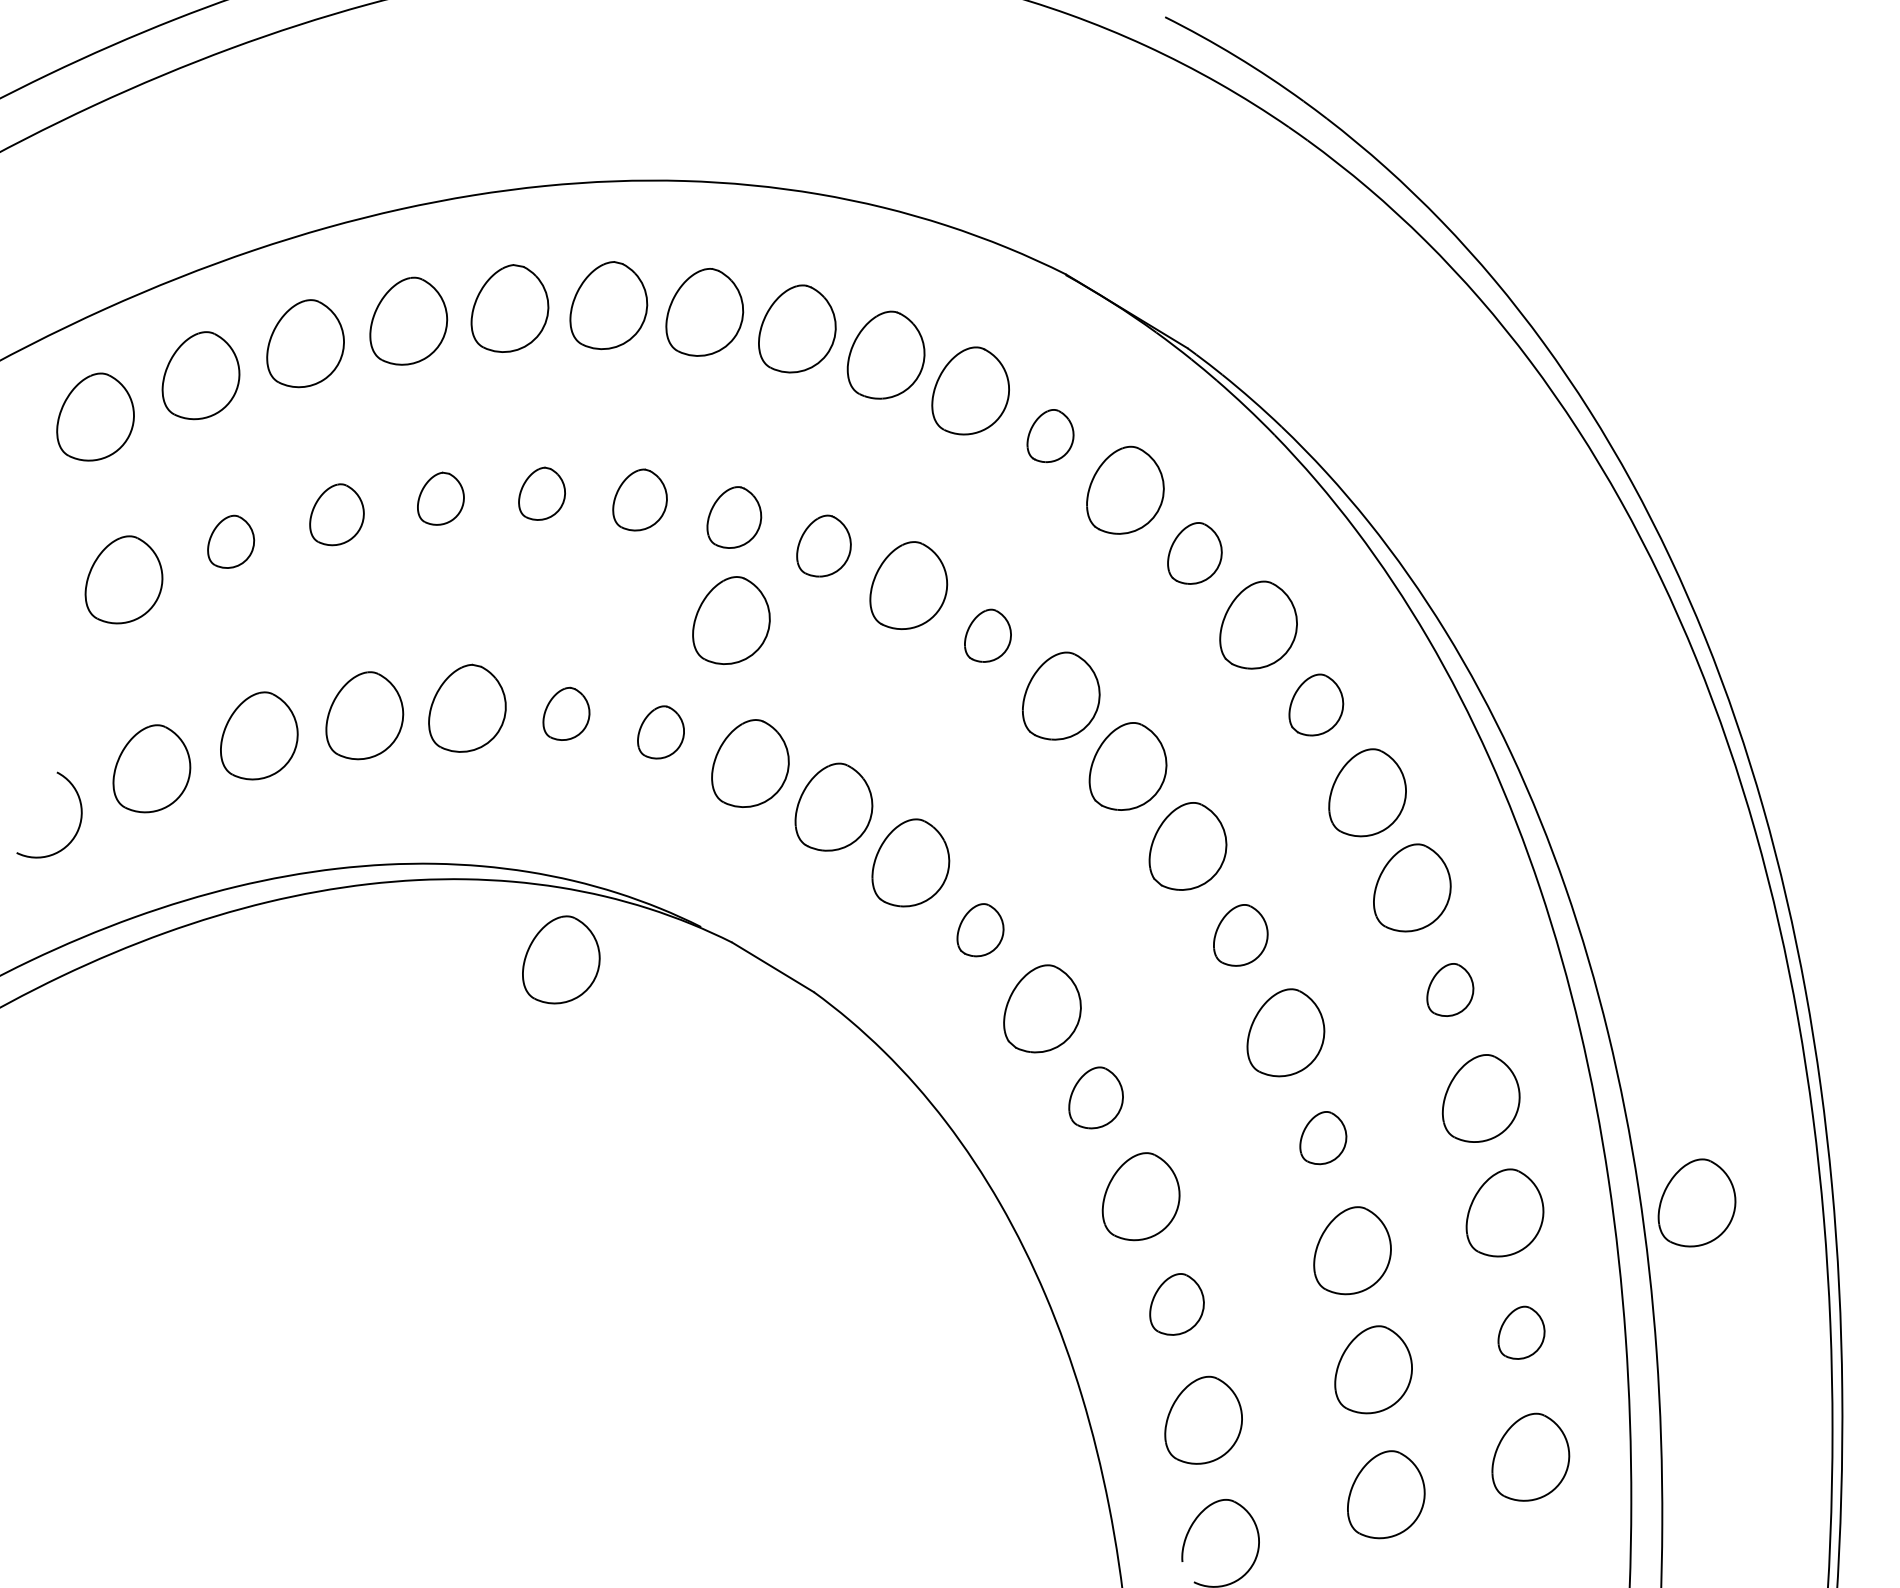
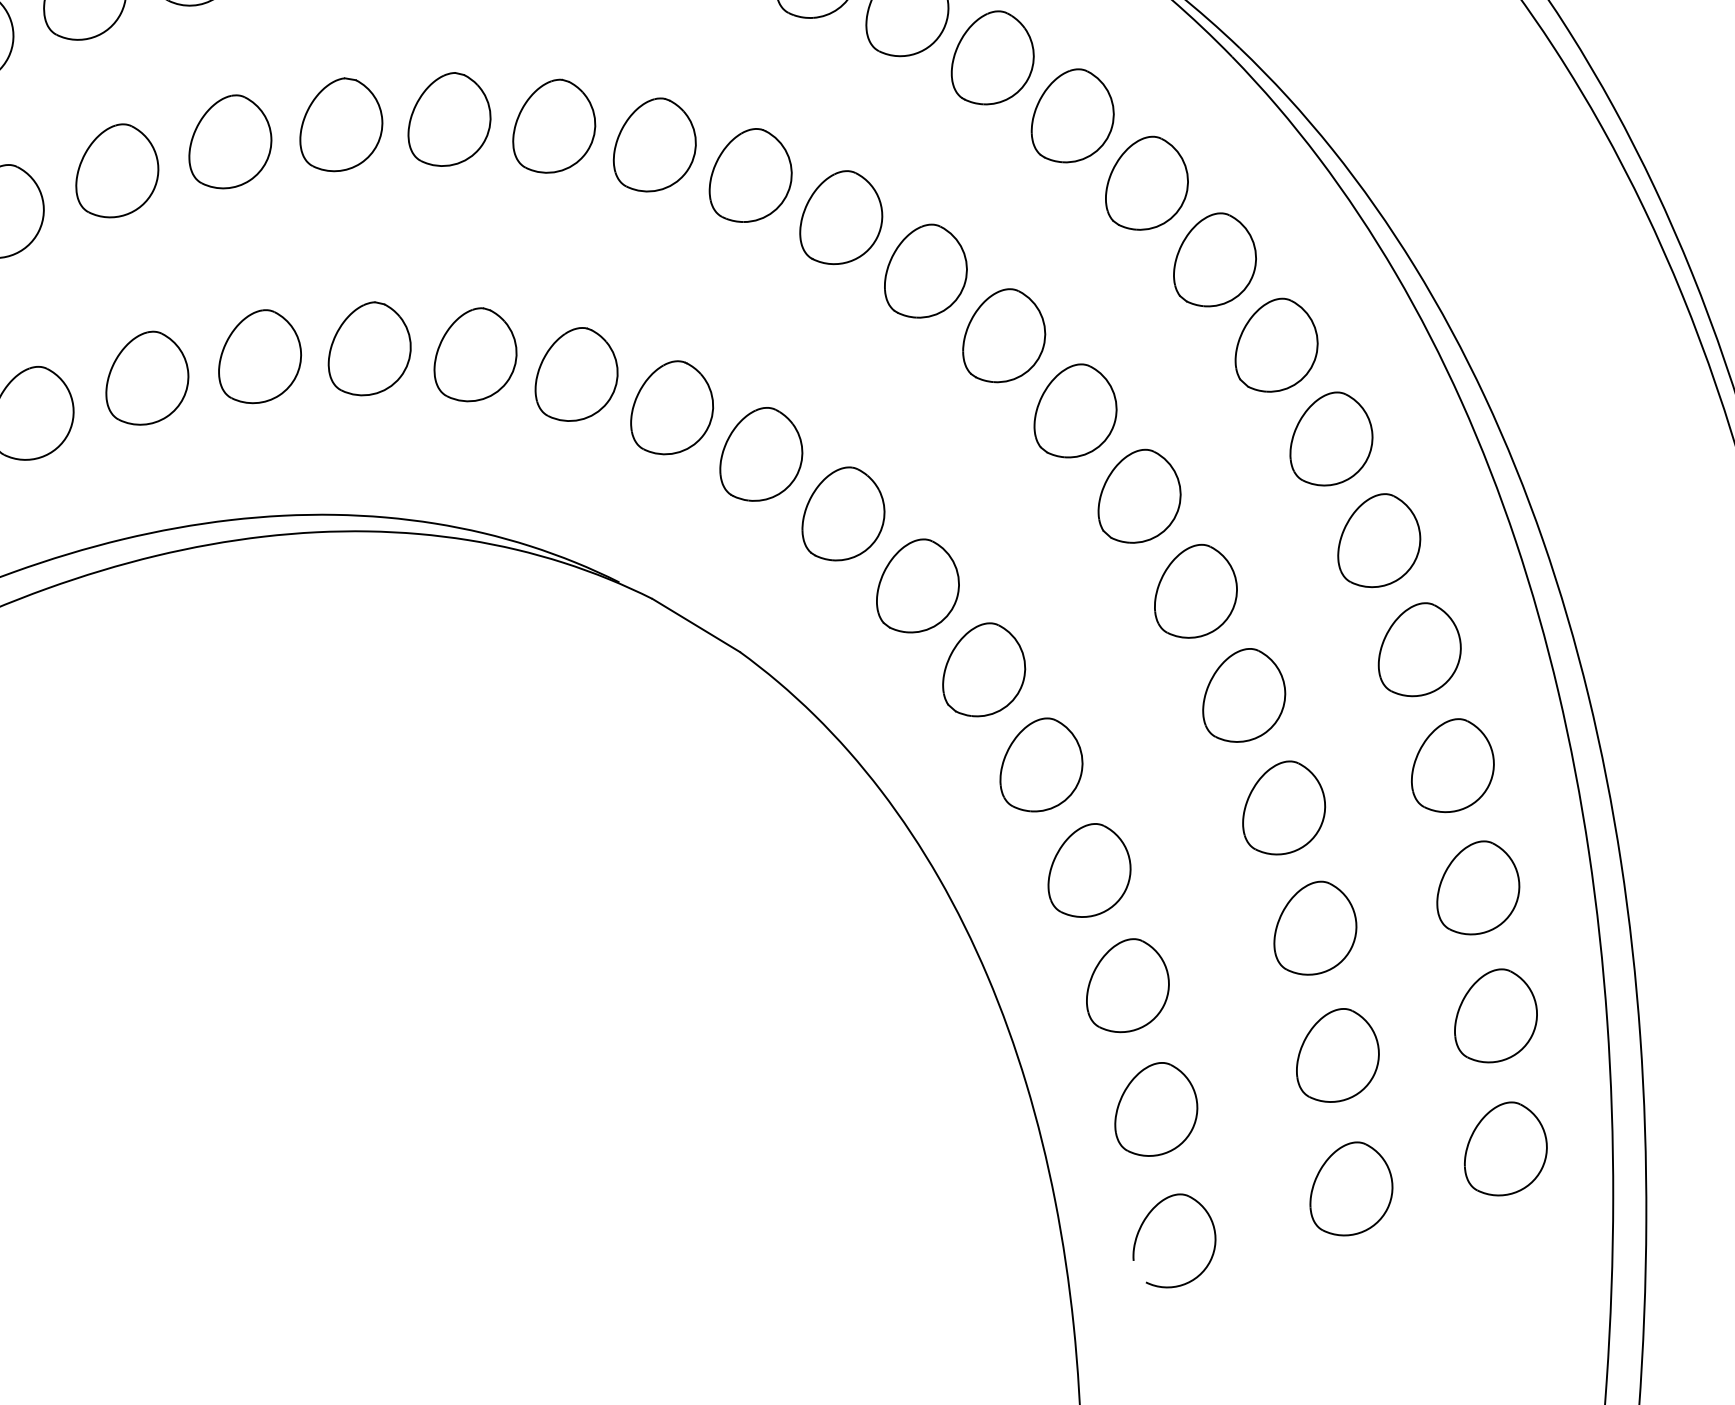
part: (1050, 435) -> (992, 57), size x1.67
part: (541, 493) -> (448, 119), size x1.67
part: (440, 498) -> (340, 124), size x1.67
part: (639, 499) -> (553, 125), size x1.43
part: (336, 514) -> (229, 141), size x1.43
part: (734, 517) -> (655, 144), size x1.43
part: (230, 541) -> (116, 170), size x1.67
part: (823, 545) -> (750, 174), size x1.43
part: (1194, 553) -> (1146, 183), size x1.43
part: (731, 620) -> (651, 254), removed
part: (987, 635) -> (925, 270), size x1.67
part: (1316, 704) -> (1276, 344), size x1.43
part: (566, 713) -> (475, 354), size x1.67
part: (660, 732) -> (576, 374), size x1.67
part: (980, 929) -> (917, 585), size x1.67
part: (1240, 935) -> (1195, 591), size x1.43
part: (561, 959) -> (470, 617), removed
part: (1450, 989) -> (1420, 649), size x1.67
part: (1095, 1097) -> (1040, 764), size x1.43
part: (1323, 1137) -> (1284, 807), size x1.67
part: (1696, 1202) -> (1682, 876), removed
part: (1176, 1304) -> (1127, 985), size x1.43
part: (1521, 1332) -> (1495, 1015), size x1.67

